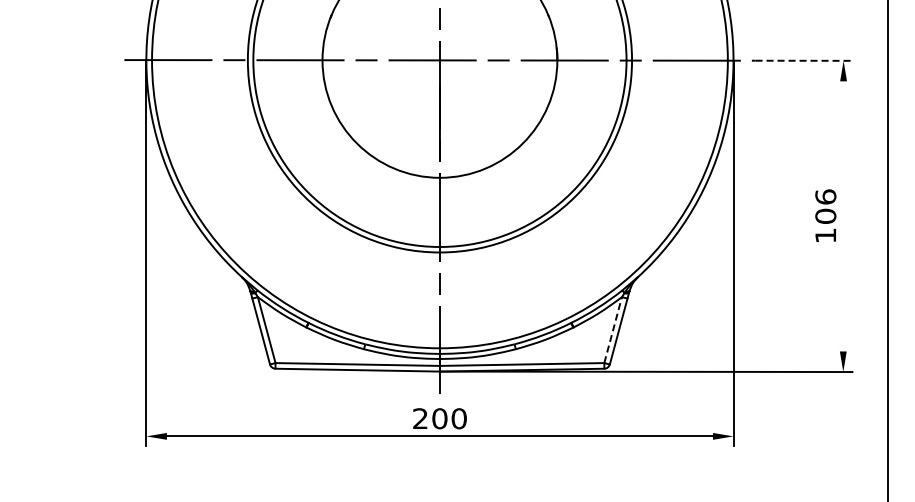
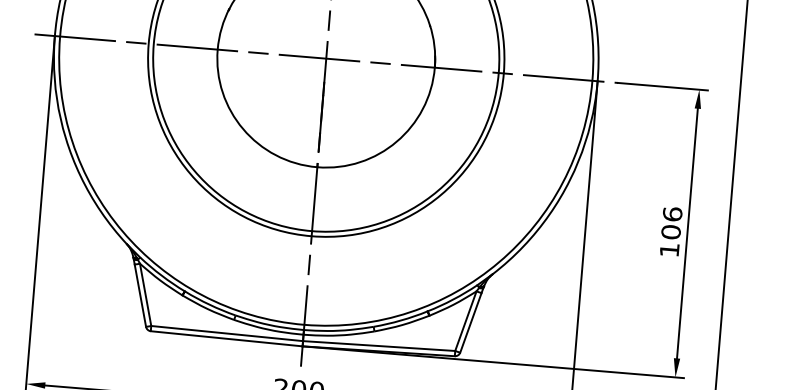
line: (804, 60) -> (663, 86), dashed -> solid
line: (843, 216) -> (687, 233), added
line: (613, 329) -> (466, 320), dashed -> solid

